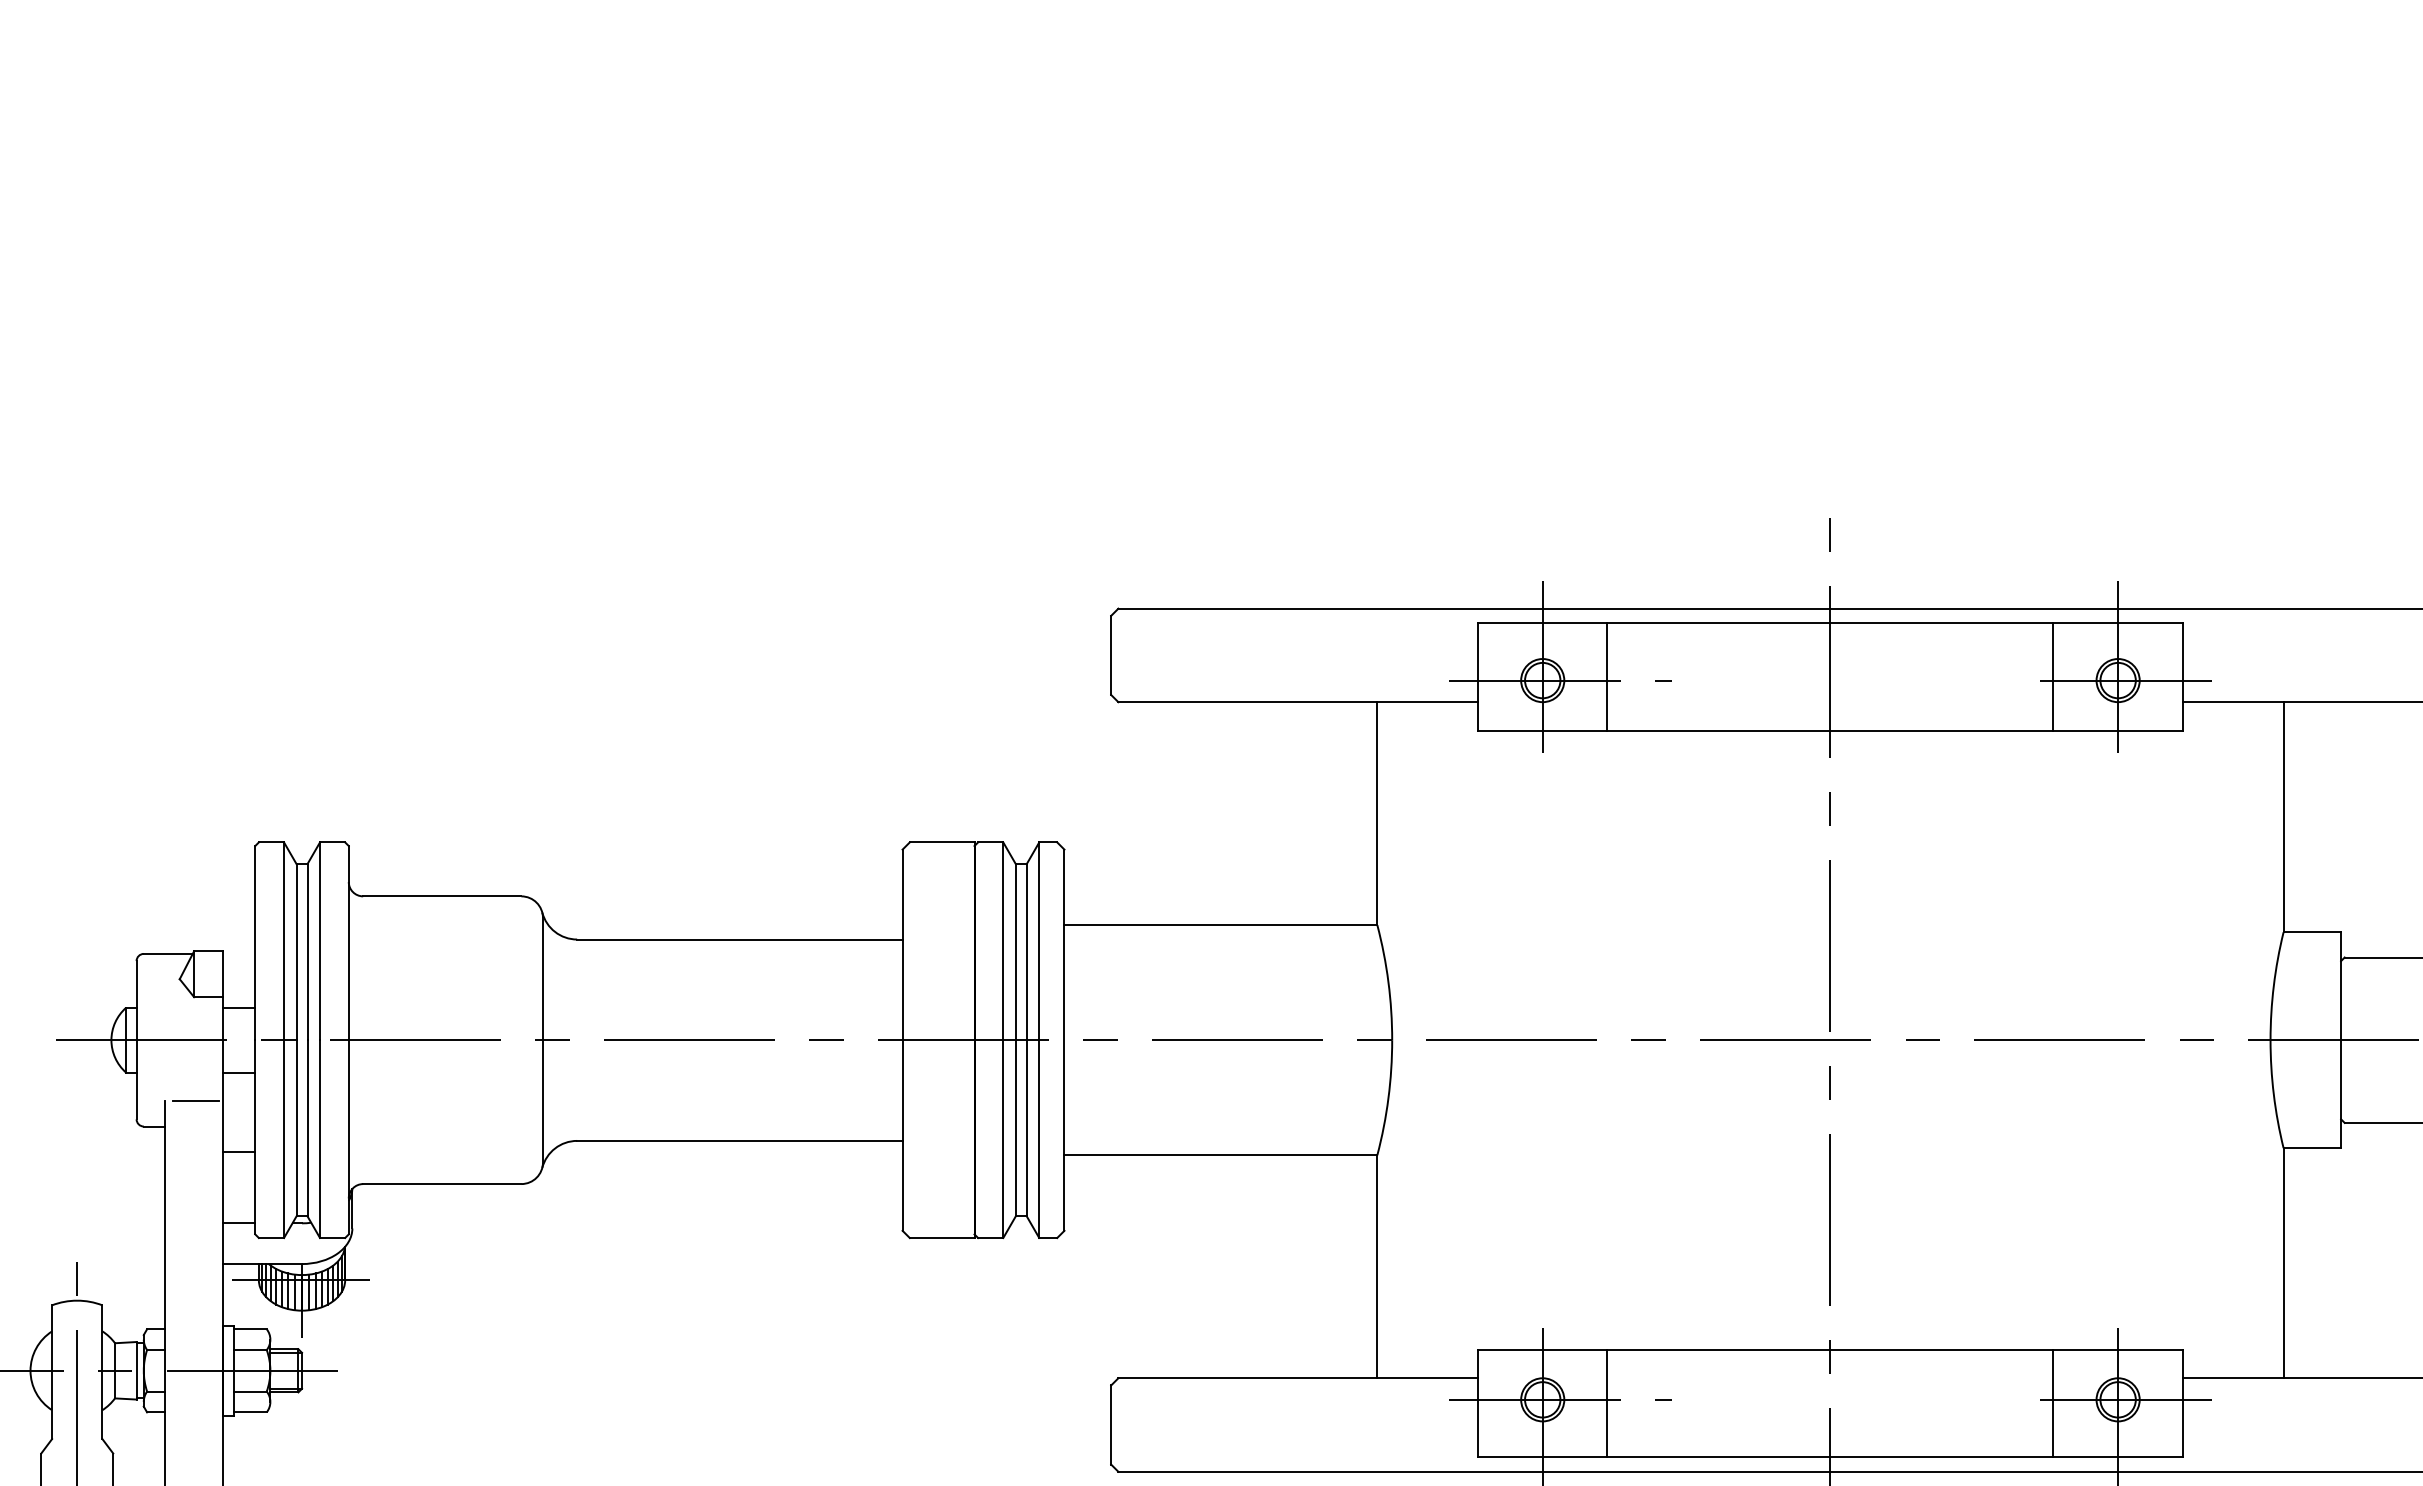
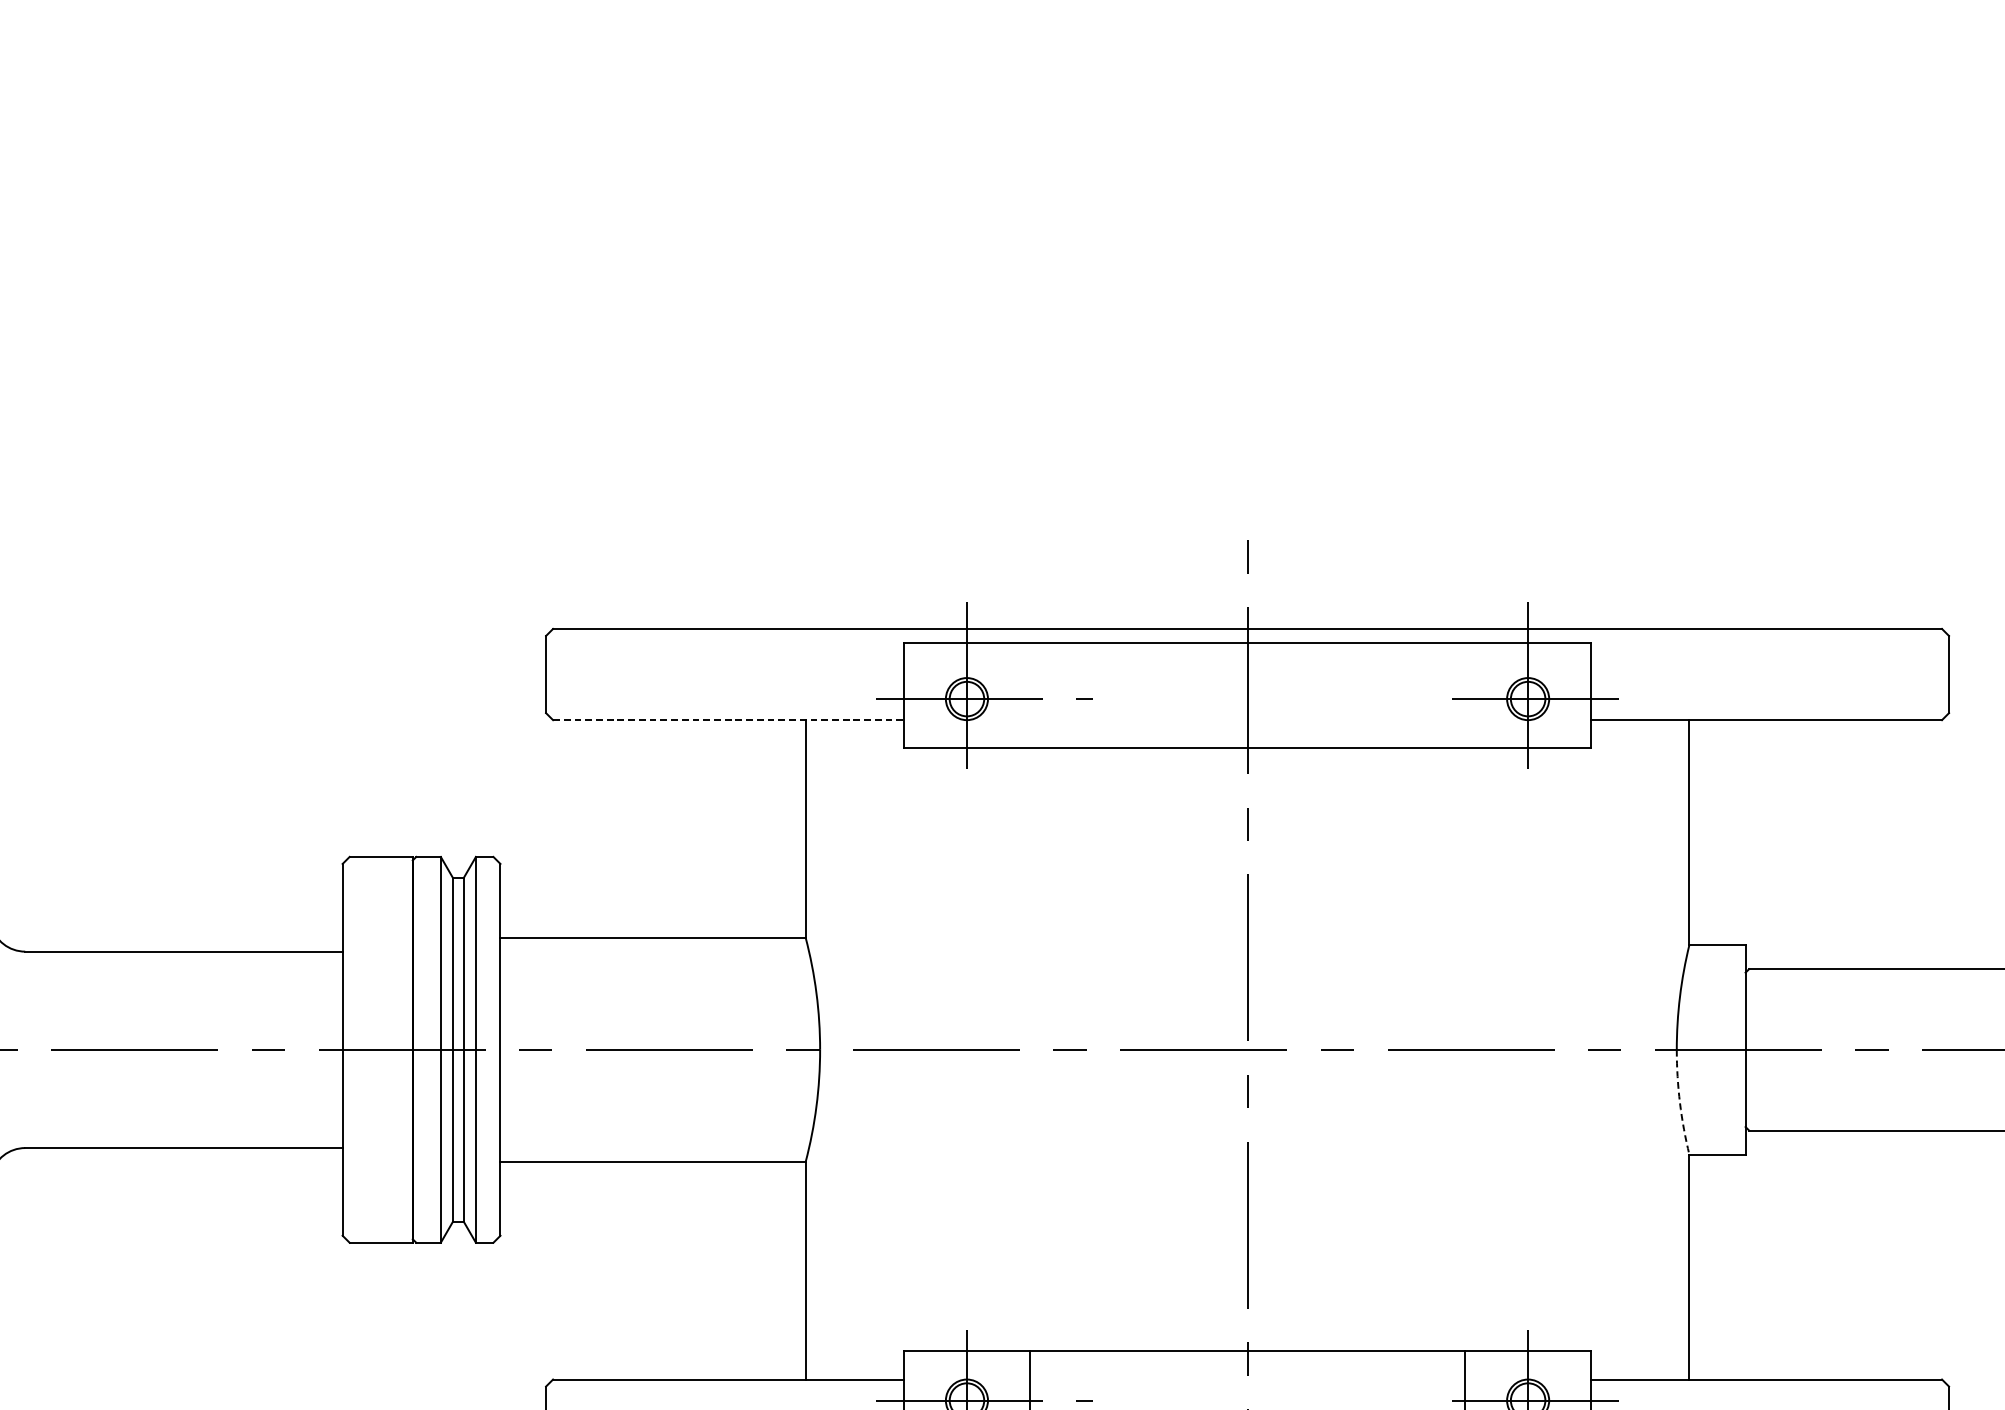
line: (1607, 676) -> (1030, 695), removed
line: (2053, 676) -> (1465, 695), removed
line: (1298, 702) -> (728, 720), solid -> dashed
arc: (2273, 1094) -> (1679, 1102), solid -> dashed

